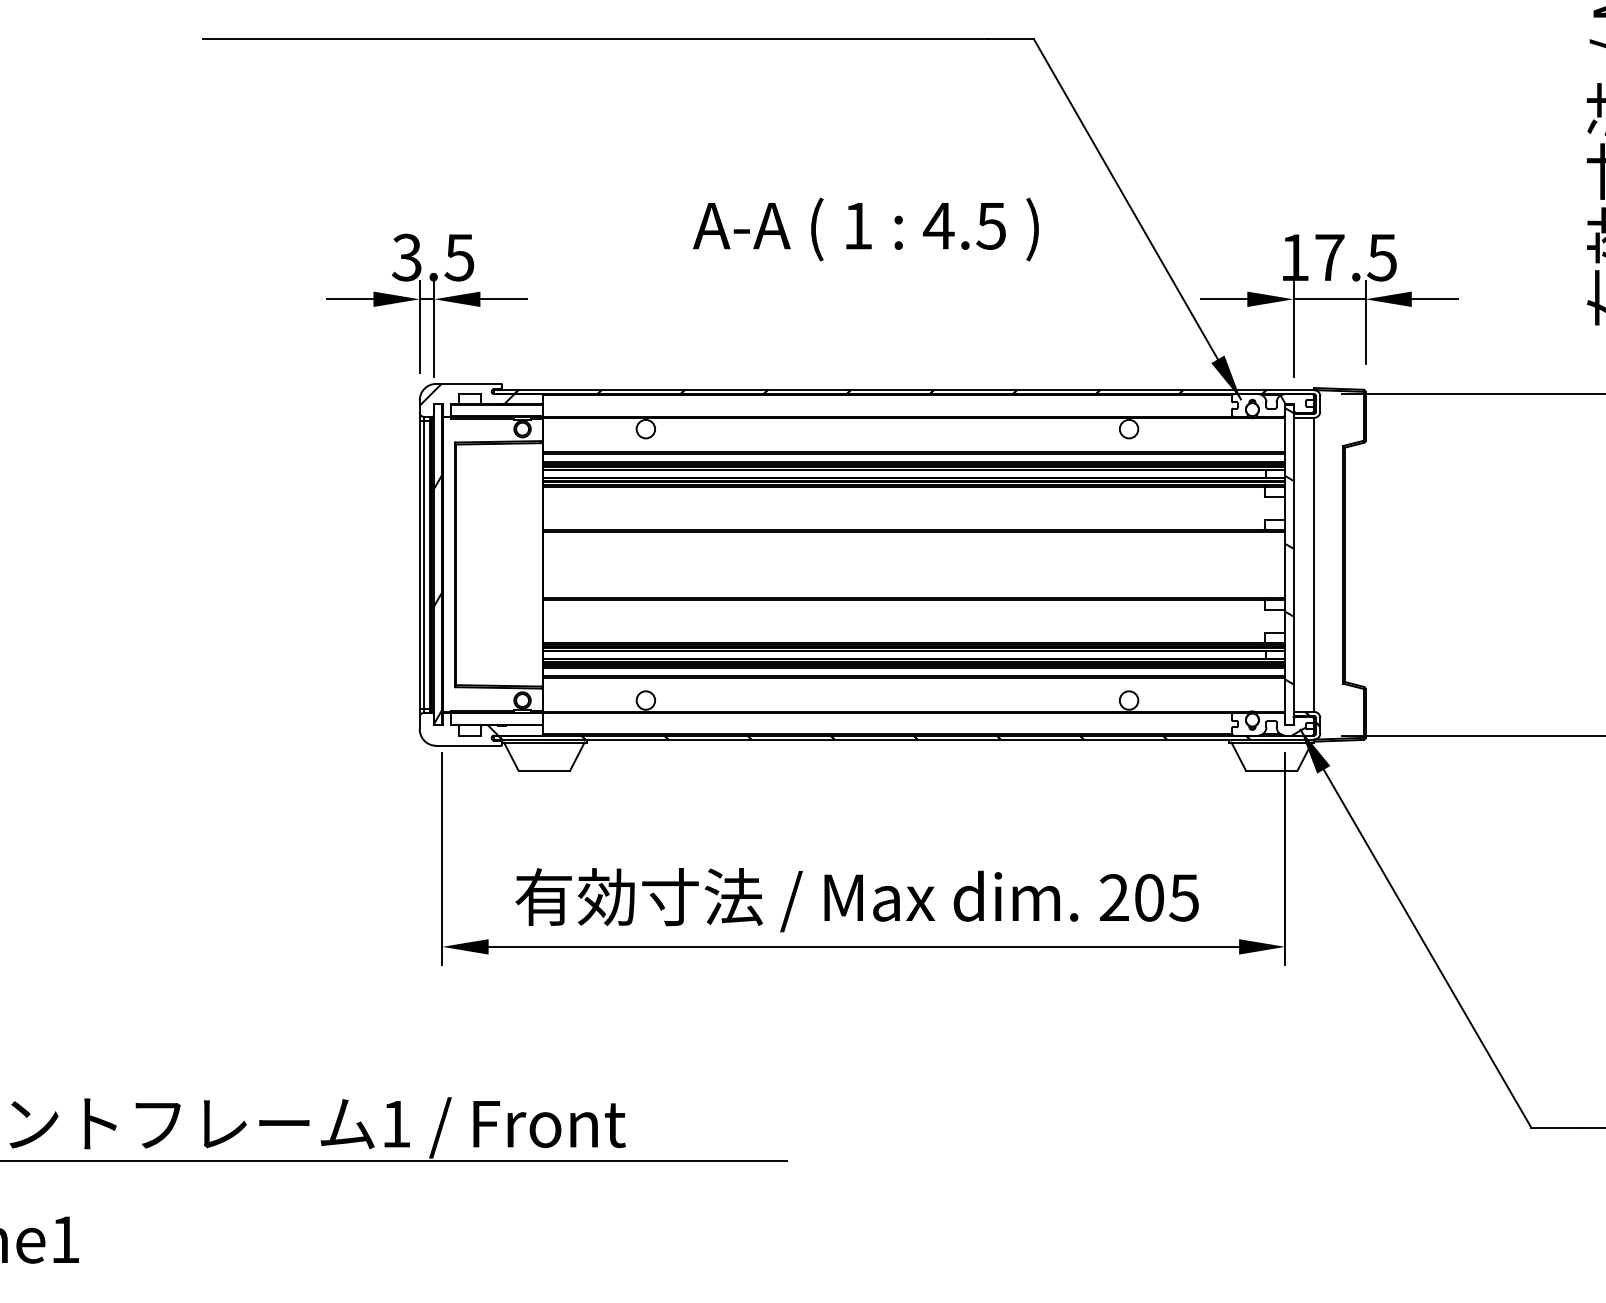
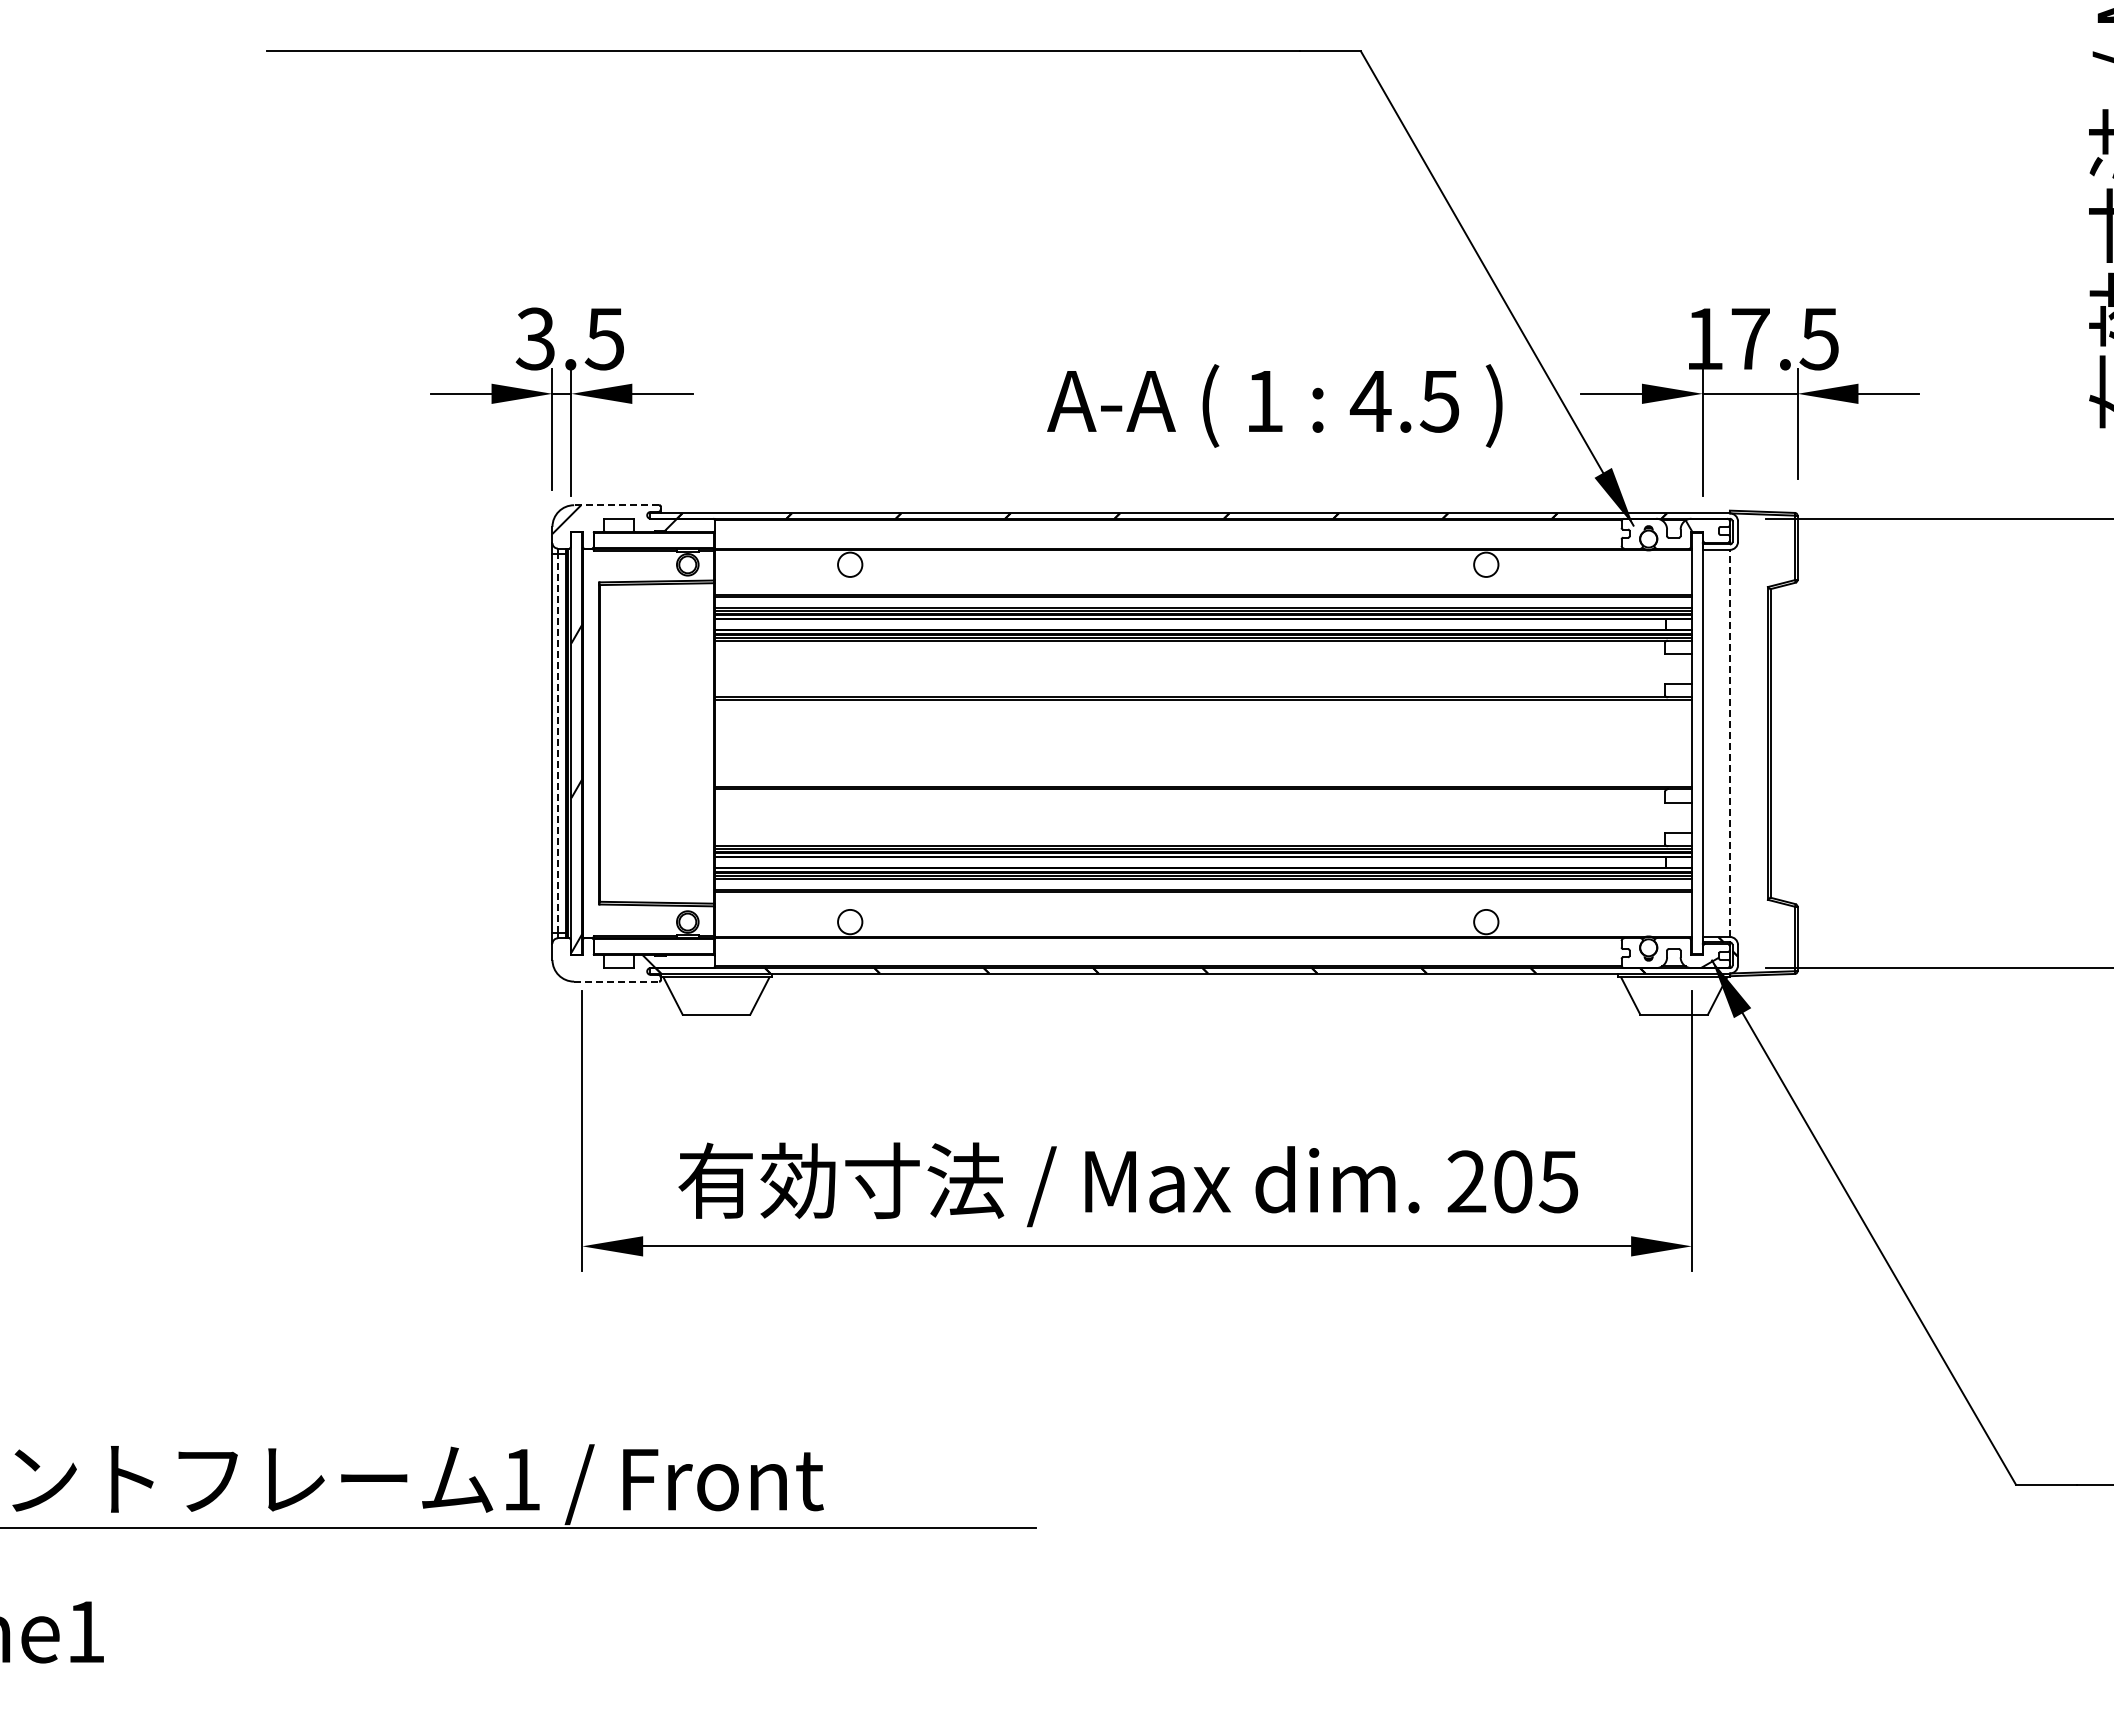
text: (865, 229) -> (1274, 405), moved
line: (468, 384) -> (616, 505), solid -> dashed
hatch: (1289, 545) -> (1697, 718), removed
line: (423, 564) -> (557, 742), solid -> dashed
line: (1313, 564) -> (1729, 743), solid -> dashed
line: (469, 745) -> (617, 981), solid -> dashed

